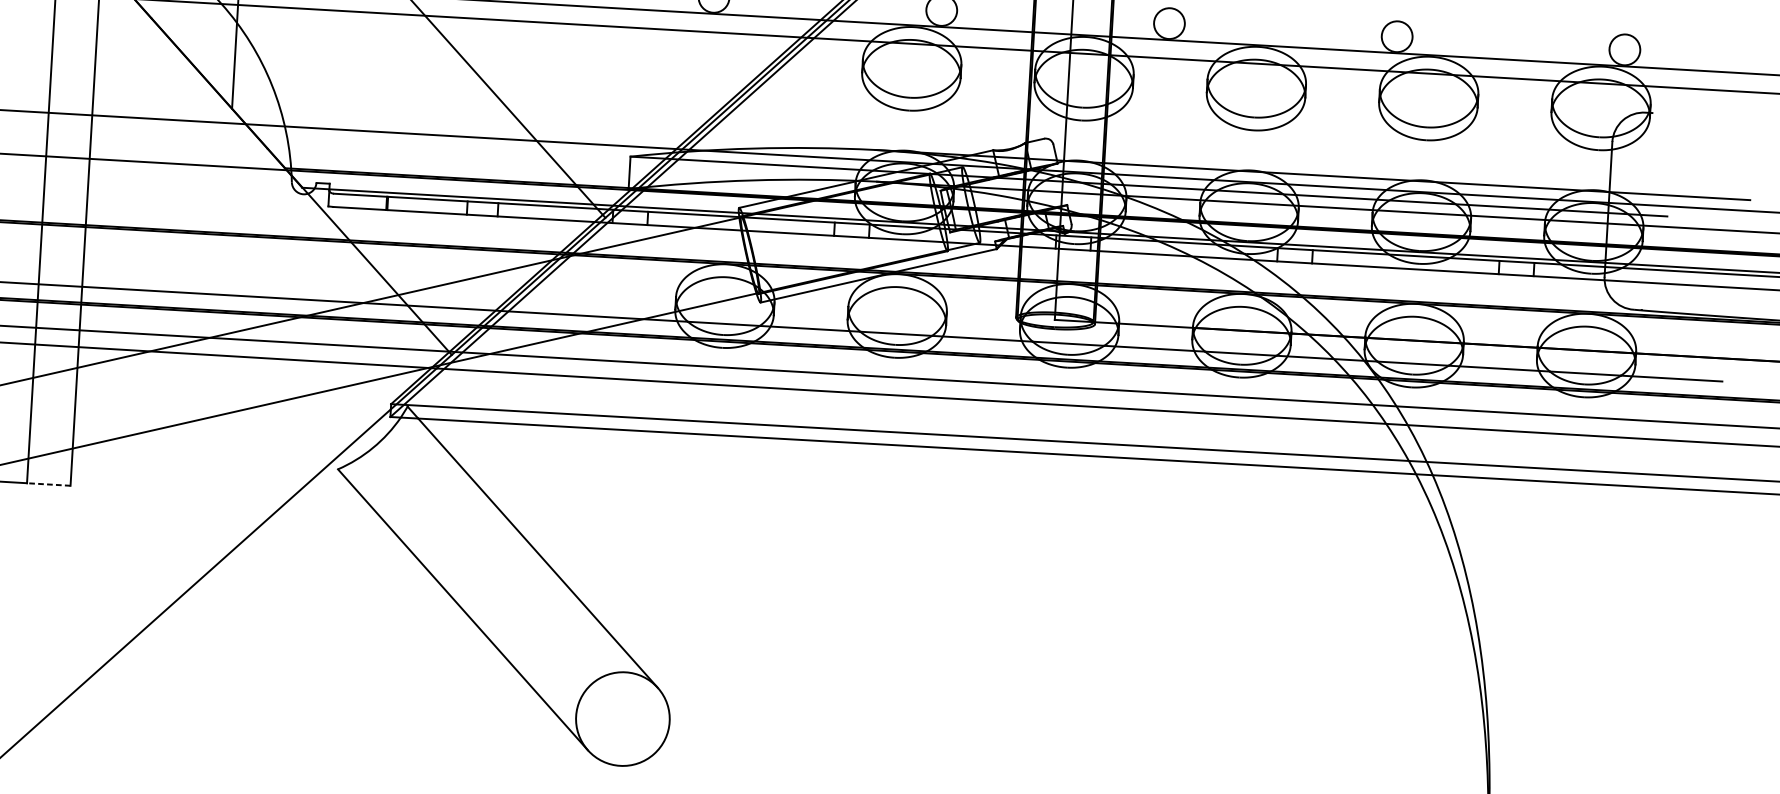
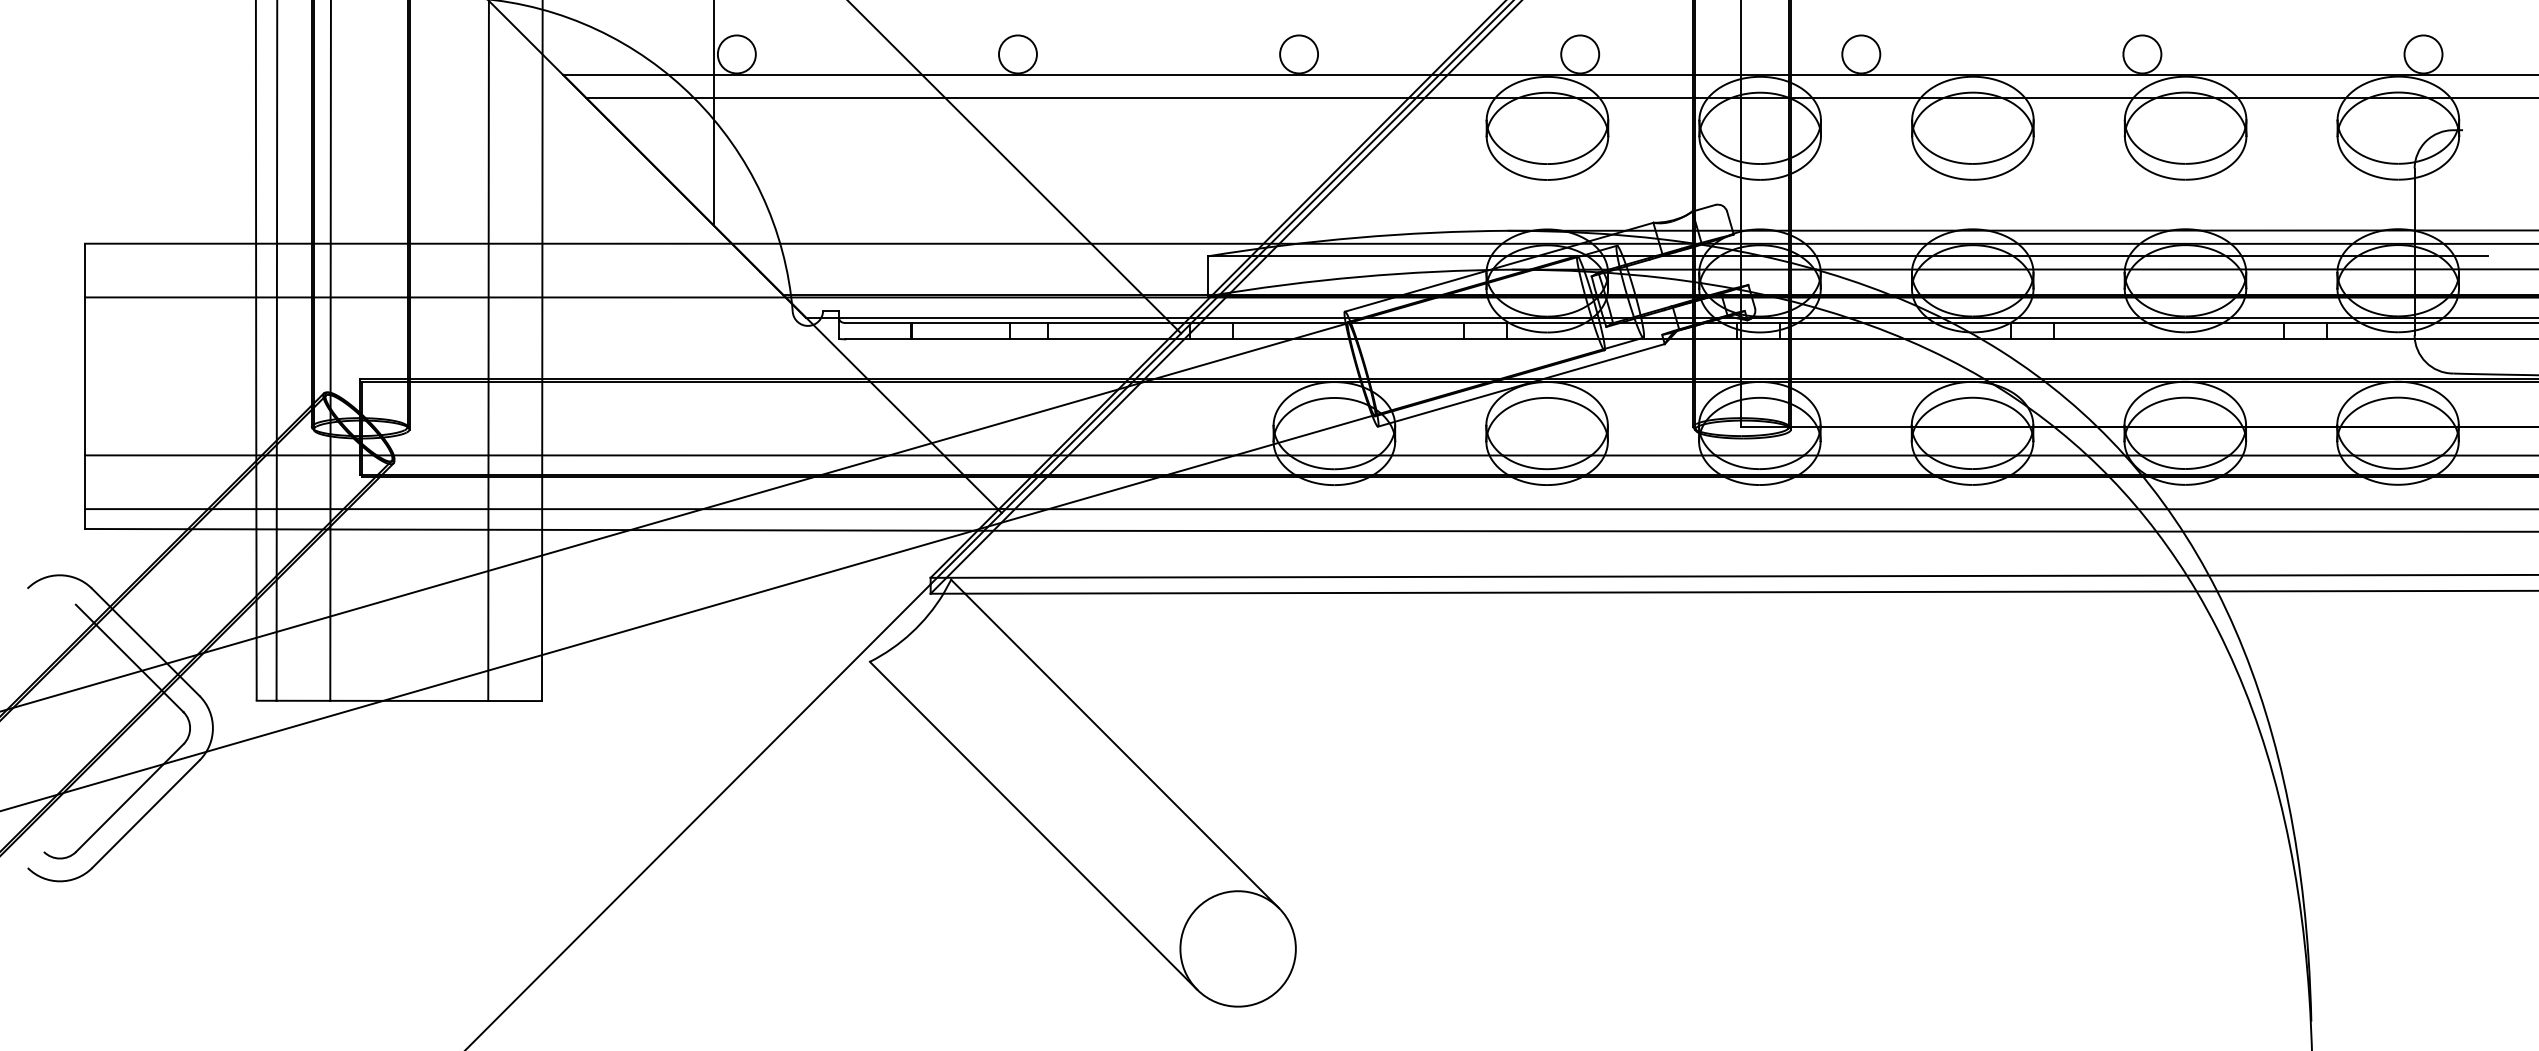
line: (49, 484) -> (515, 701), dashed -> solid

